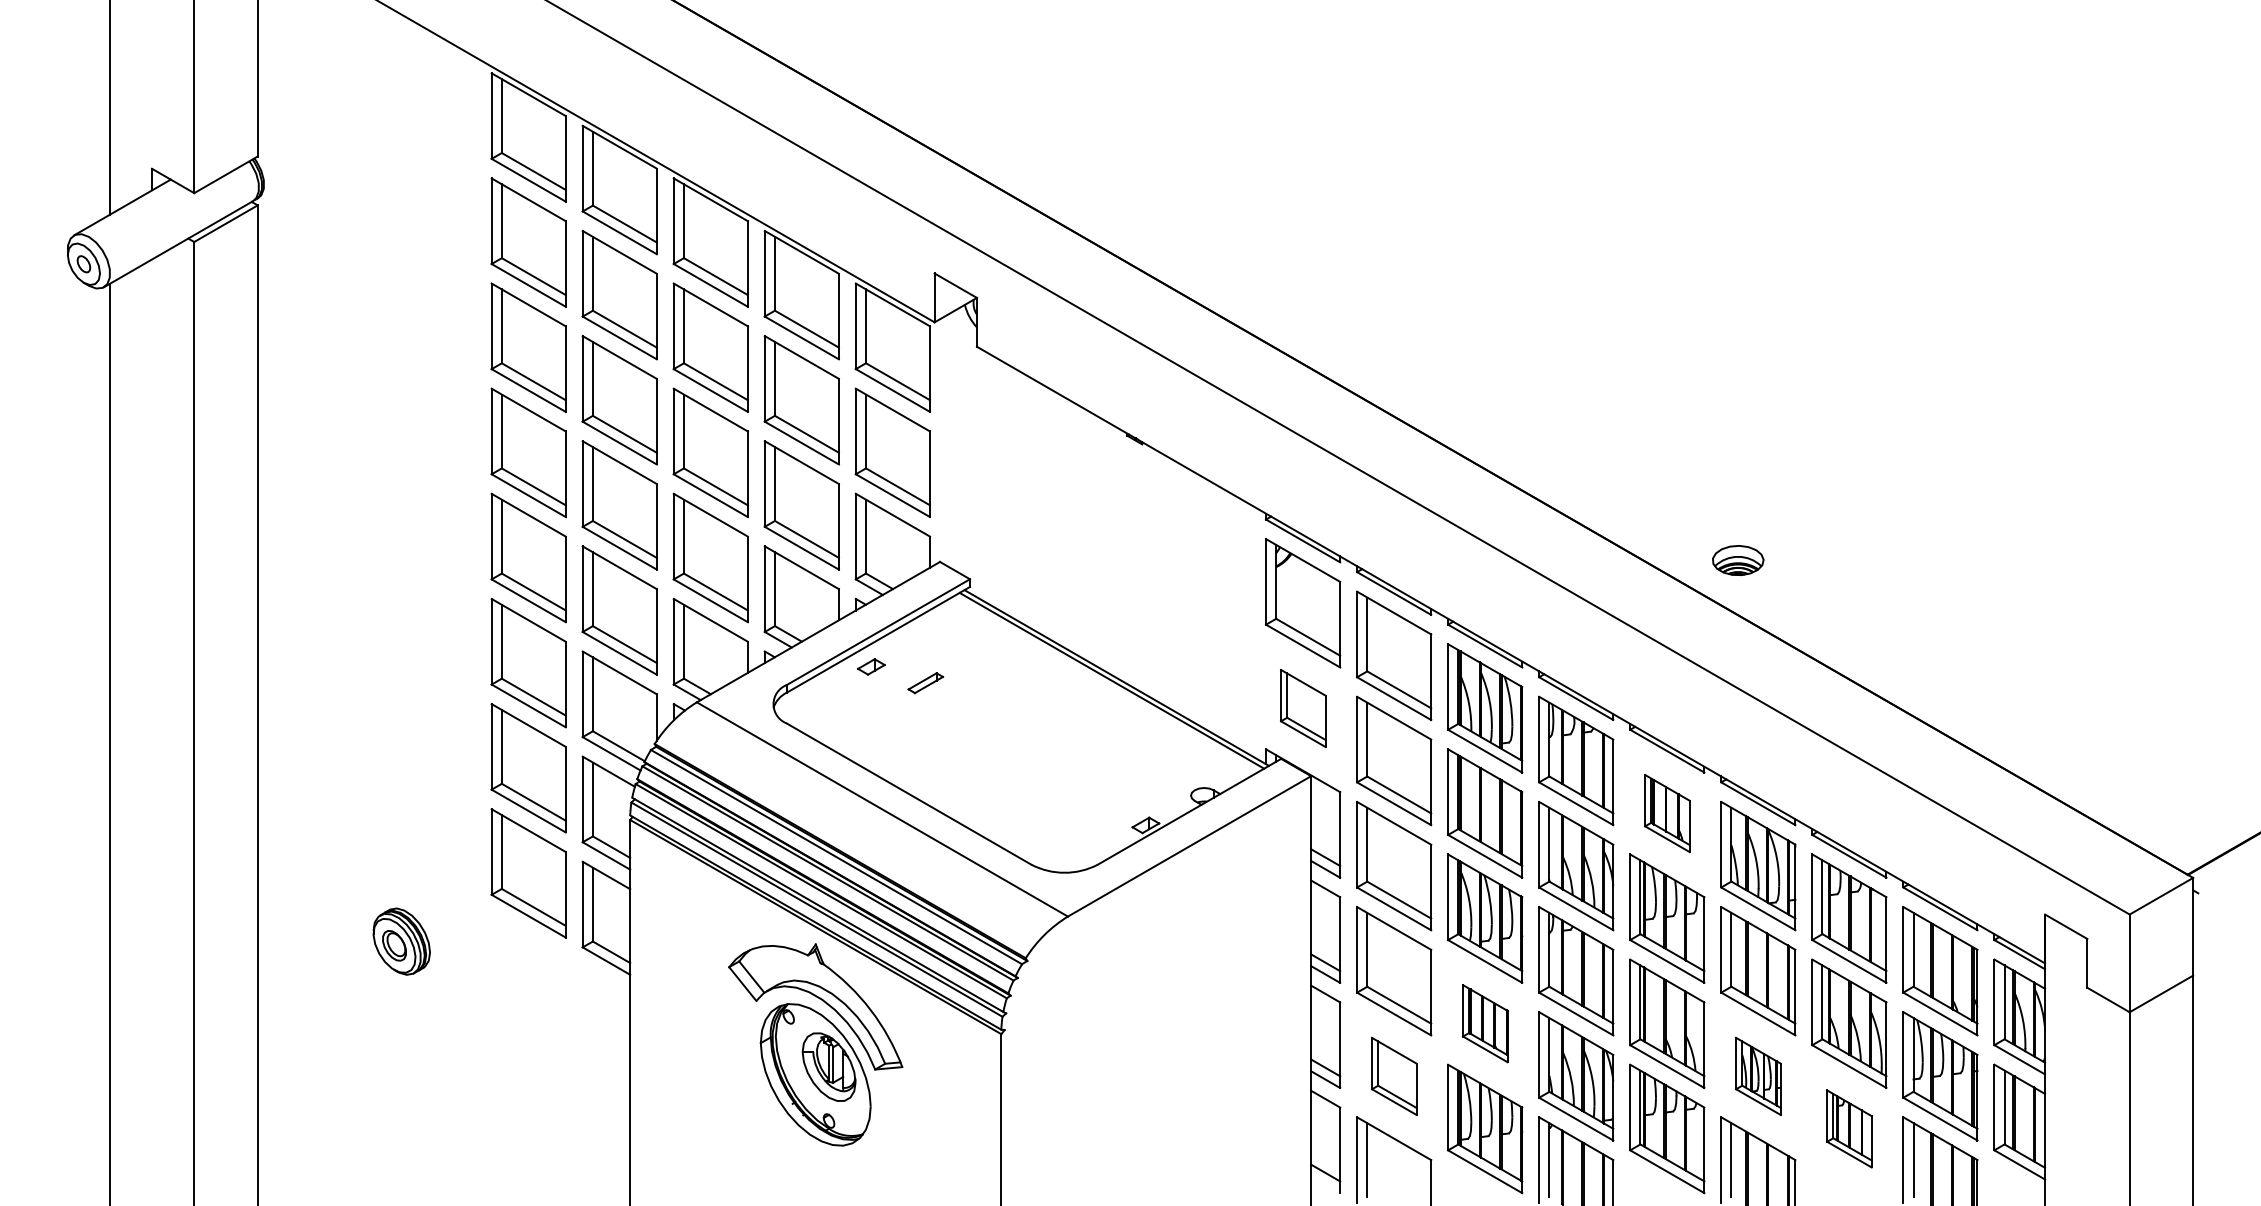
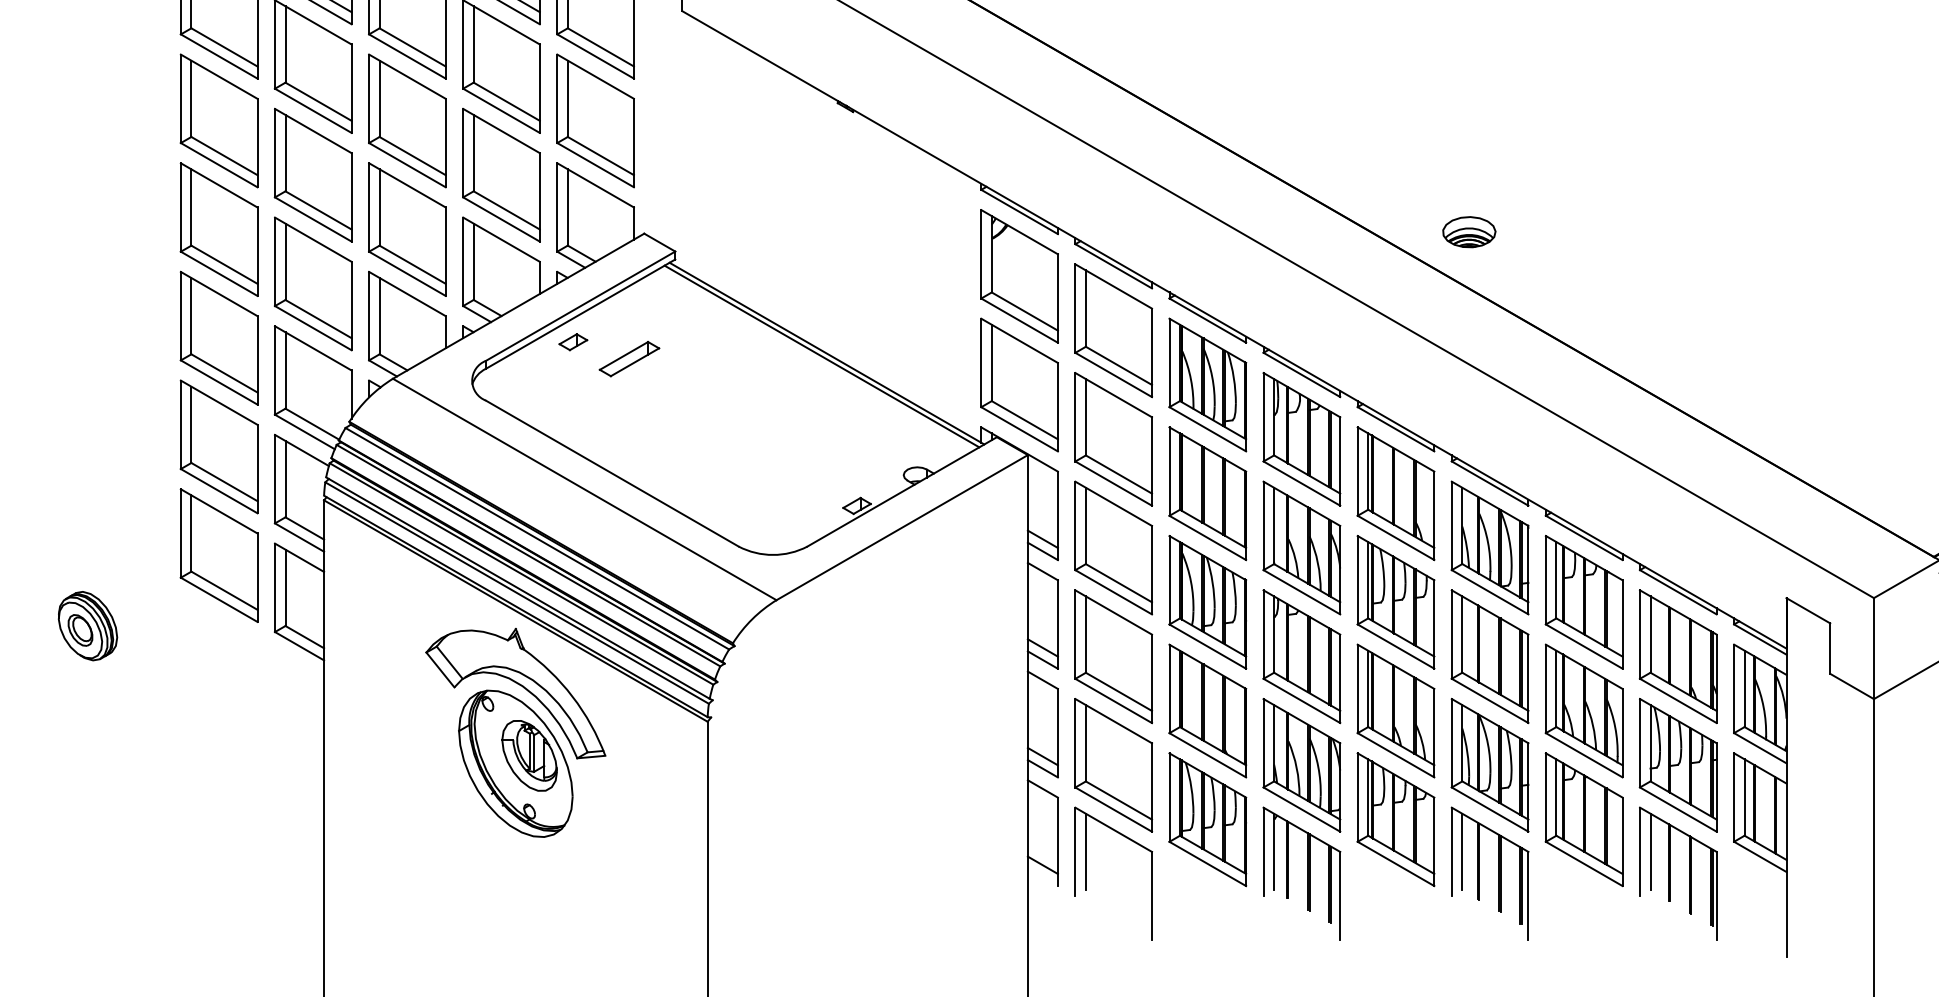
part: (925, 682) -> (629, 358), size x1.67
part: (1303, 708) -> (1019, 385), size x1.67
part: (1667, 813) -> (1396, 493), size x1.67
part: (1485, 1023) -> (1208, 710), size x1.67
part: (1394, 1076) -> (1114, 765), size x1.67
part: (1758, 1076) -> (1490, 765), size x1.67
part: (1849, 1128) -> (1584, 819), size x1.67

